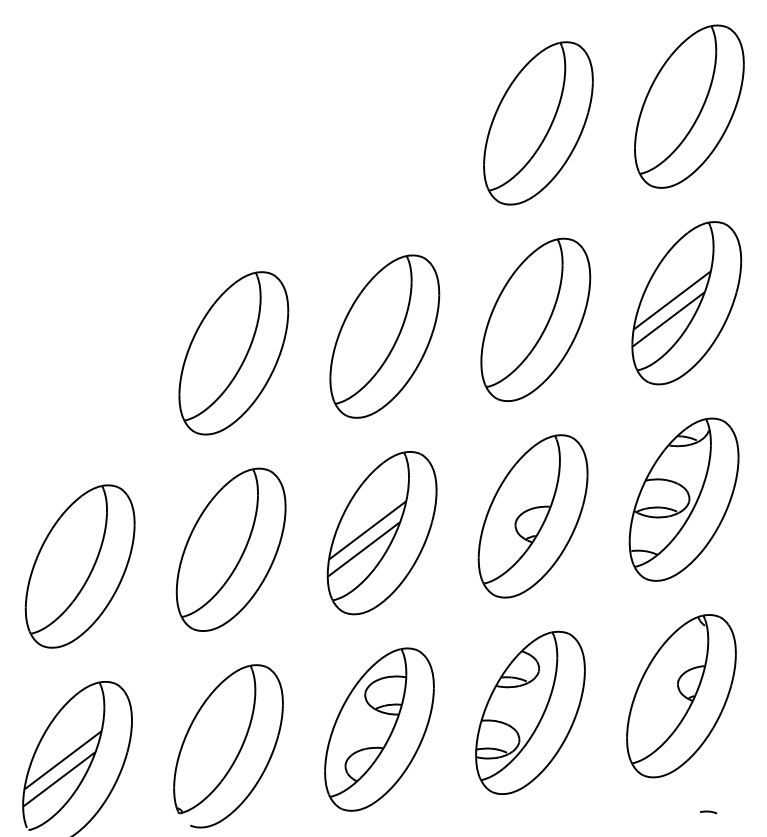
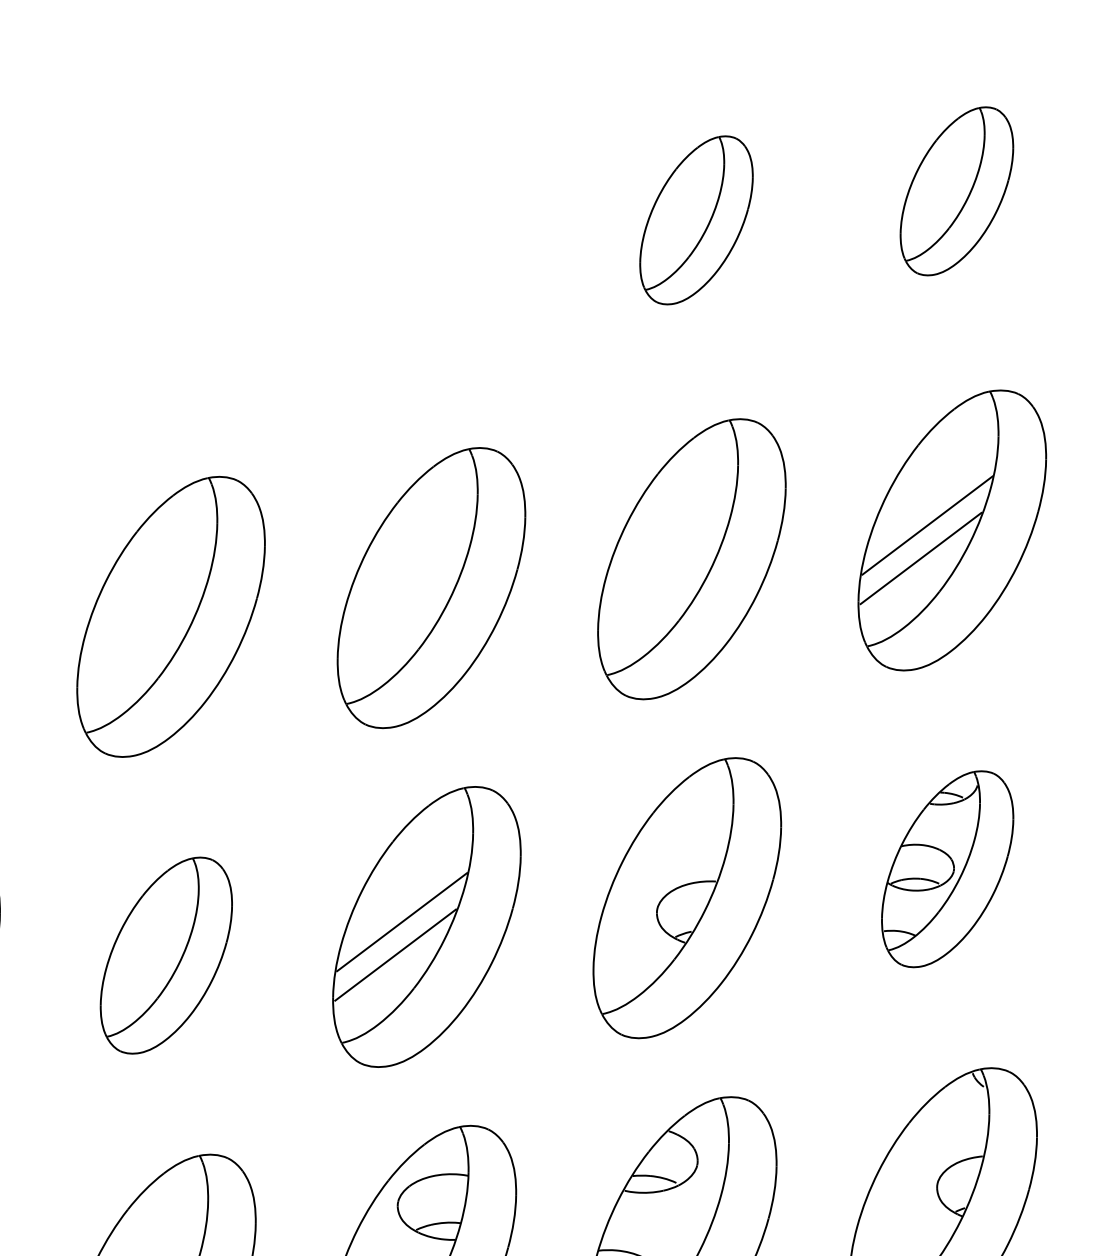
part: (689, 106) -> (957, 191), size x0.6
part: (538, 123) -> (696, 220), size x0.6
part: (683, 499) -> (946, 868), size x0.7
part: (230, 549) -> (165, 955), size x0.7

